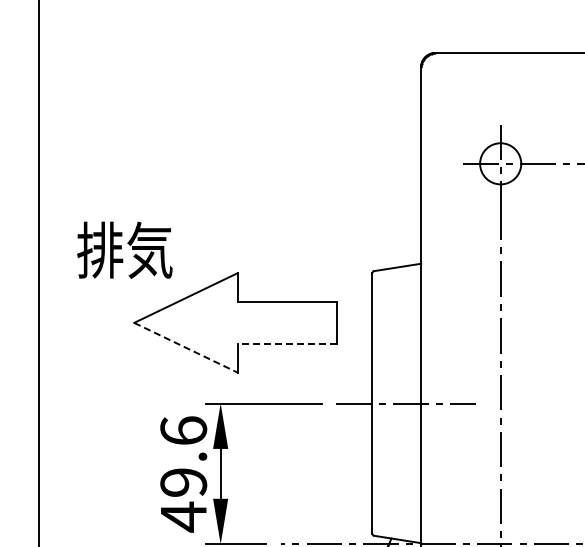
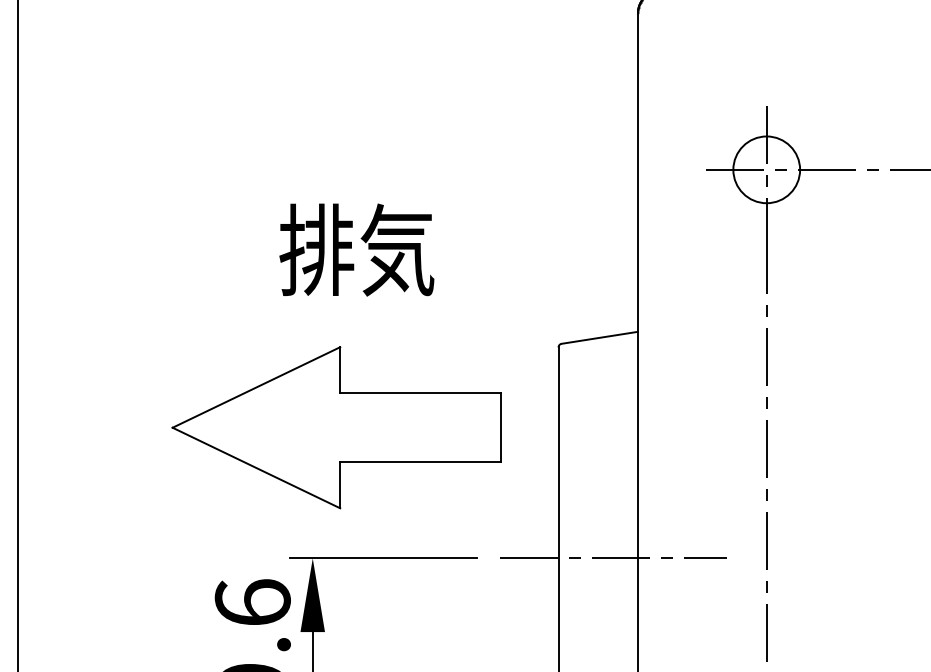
text: (124, 249) -> (356, 248), moved
line: (286, 344) -> (419, 462), dashed -> solid
line: (186, 347) -> (257, 467), dashed -> solid

